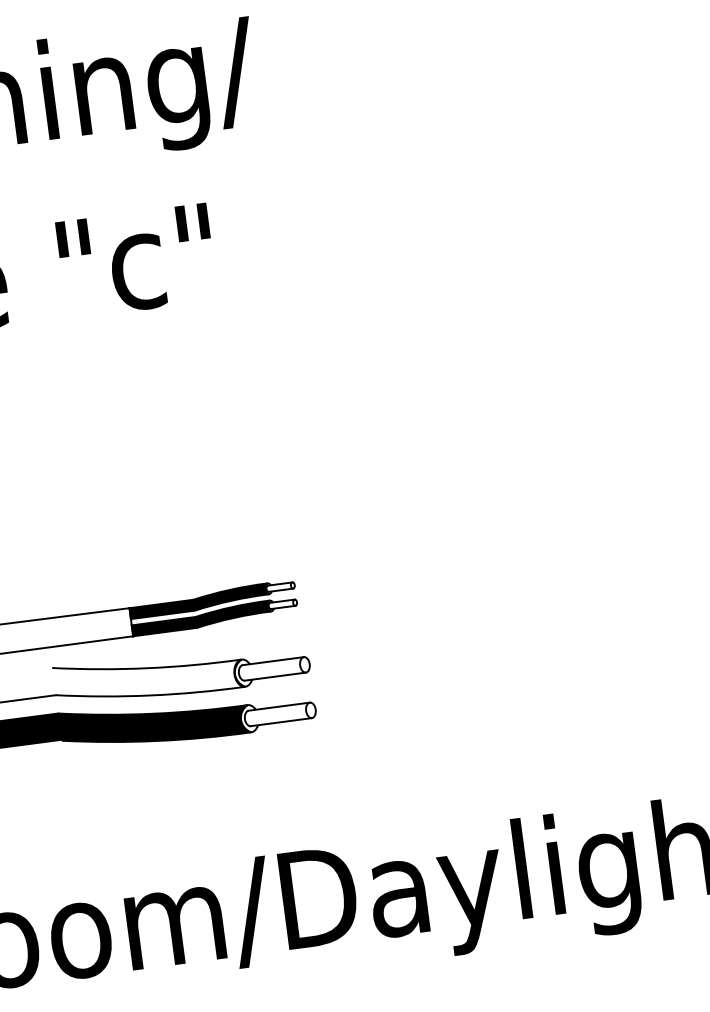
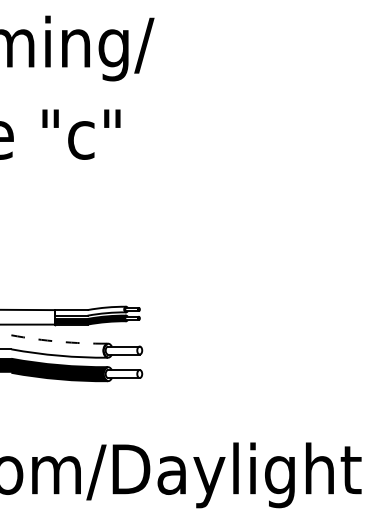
fill: (199, 599) -> (90, 310), removed
arc: (147, 667) -> (59, 341), solid -> dashed

